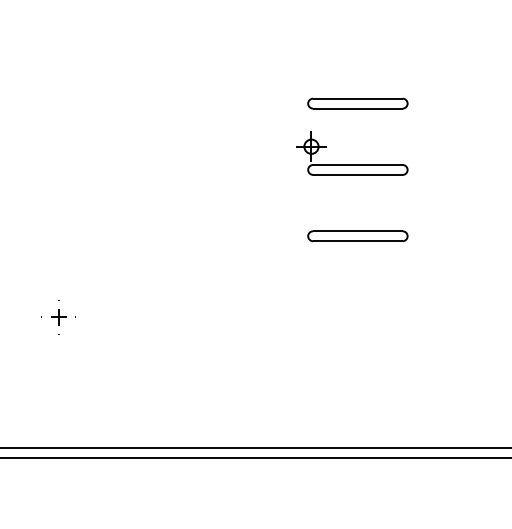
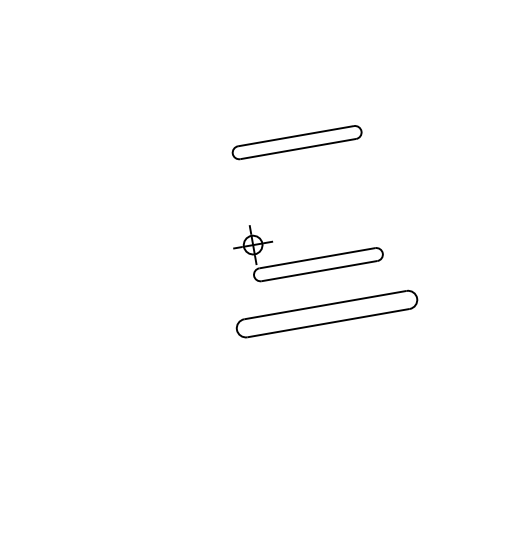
part: (352, 164) -> (310, 258), moved
part: (357, 236) -> (326, 314), size x1.4

